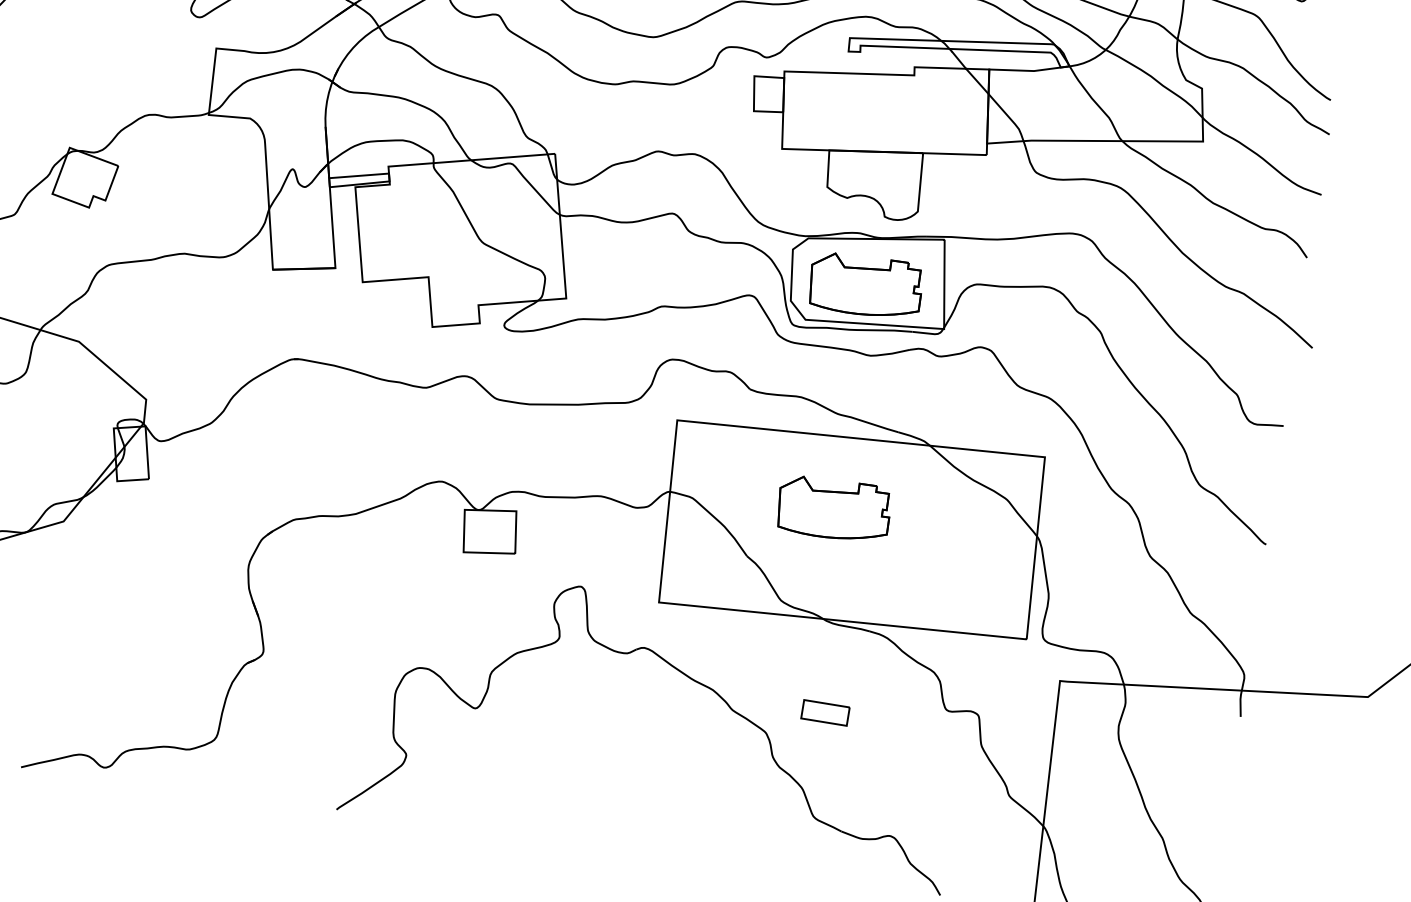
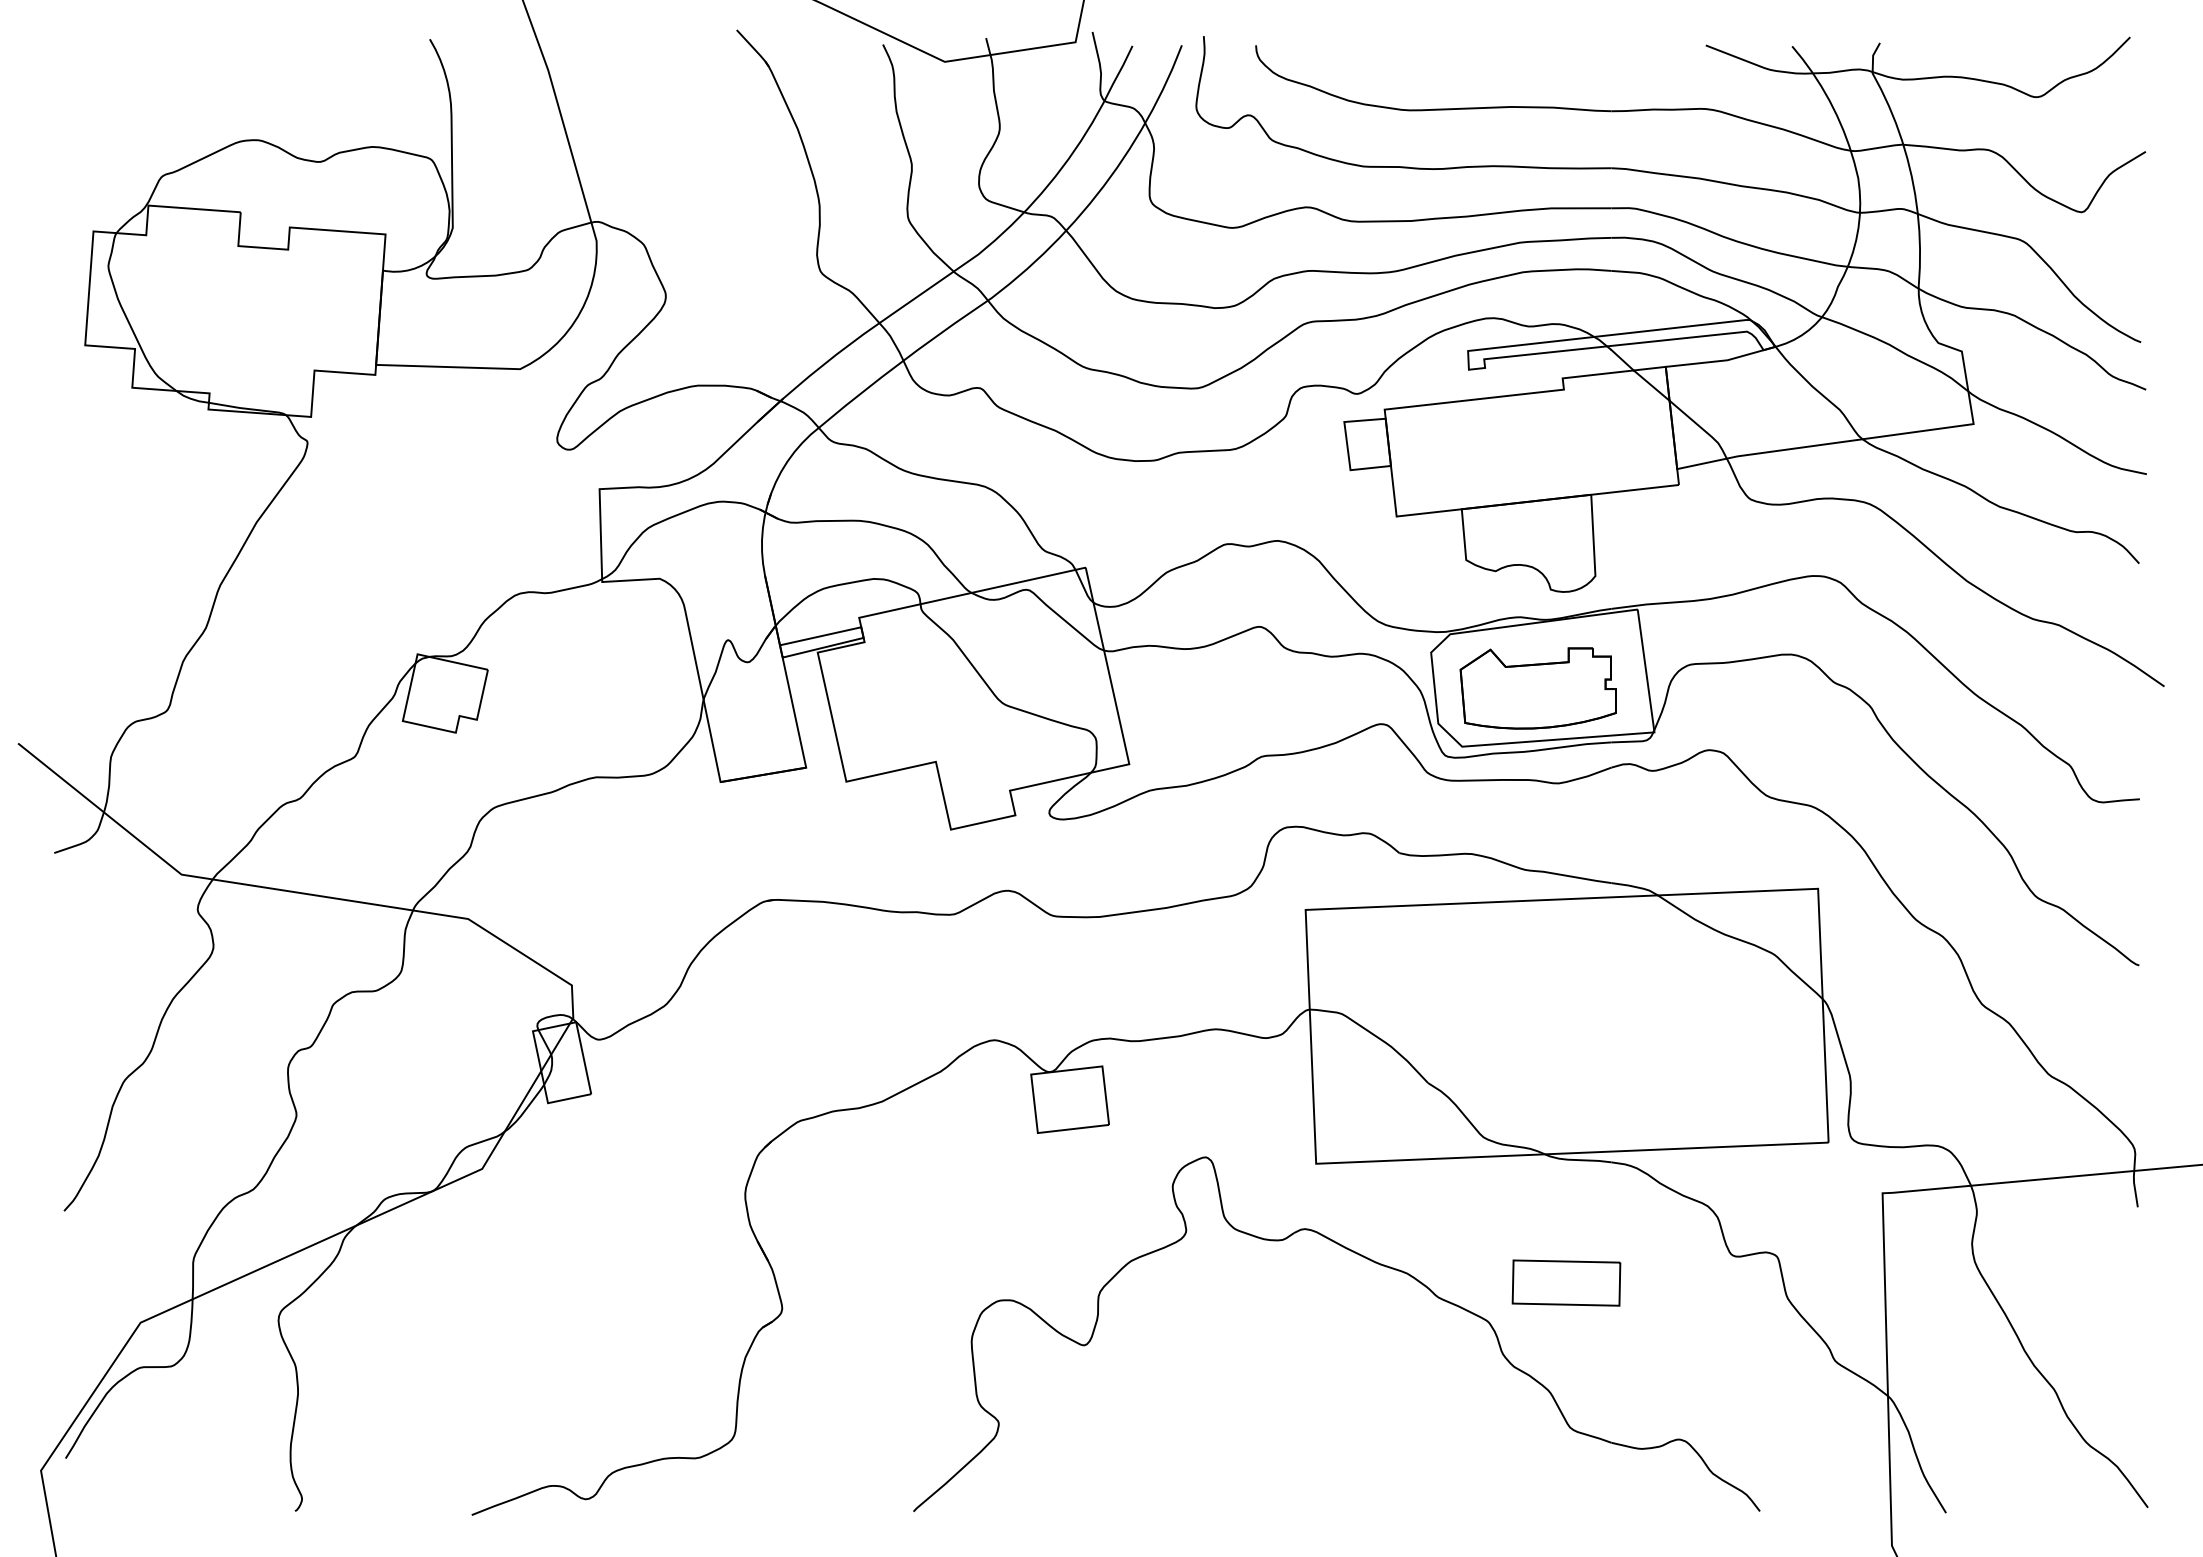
part: (833, 509) -> (1537, 1001), removed
part: (825, 712) -> (1566, 1282), size x1.67

